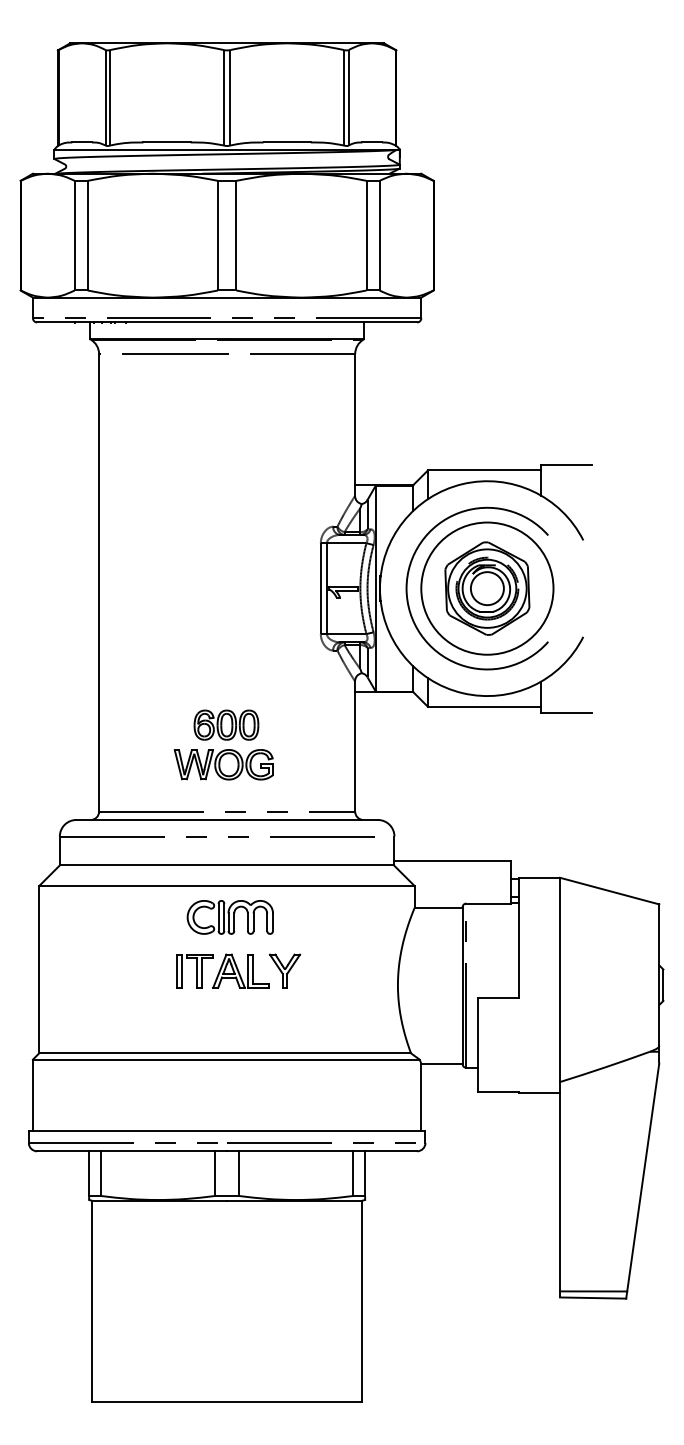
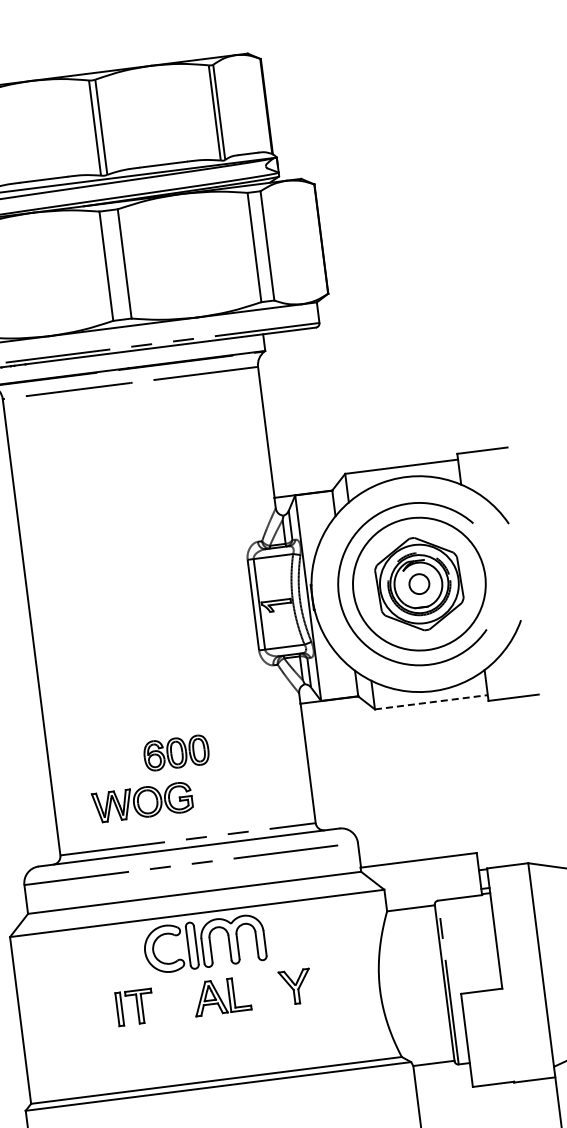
circle: (486, 588) -> (418, 584), size x0.6
line: (484, 706) -> (431, 701), solid -> dashed
part: (223, 764) -> (142, 802), moved
part: (229, 917) -> (203, 944), size x1.4
part: (284, 970) -> (295, 986), moved
part: (194, 971) -> (134, 1007), moved

